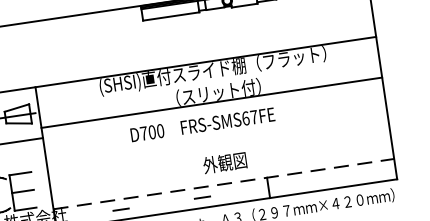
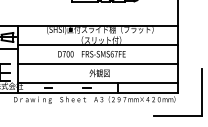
line: (217, 142) -> (97, 63), added
line: (225, 182) -> (98, 82), dashed -> solid

